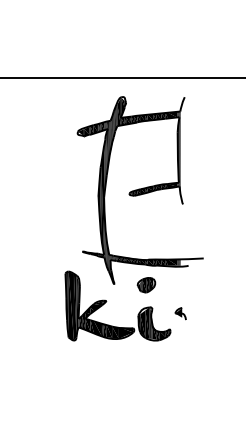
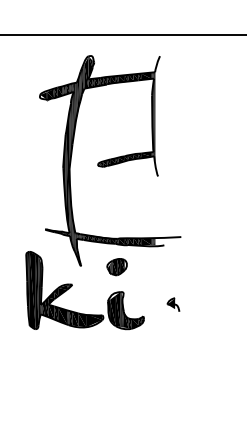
part: (180, 313) -> (173, 304), moved

